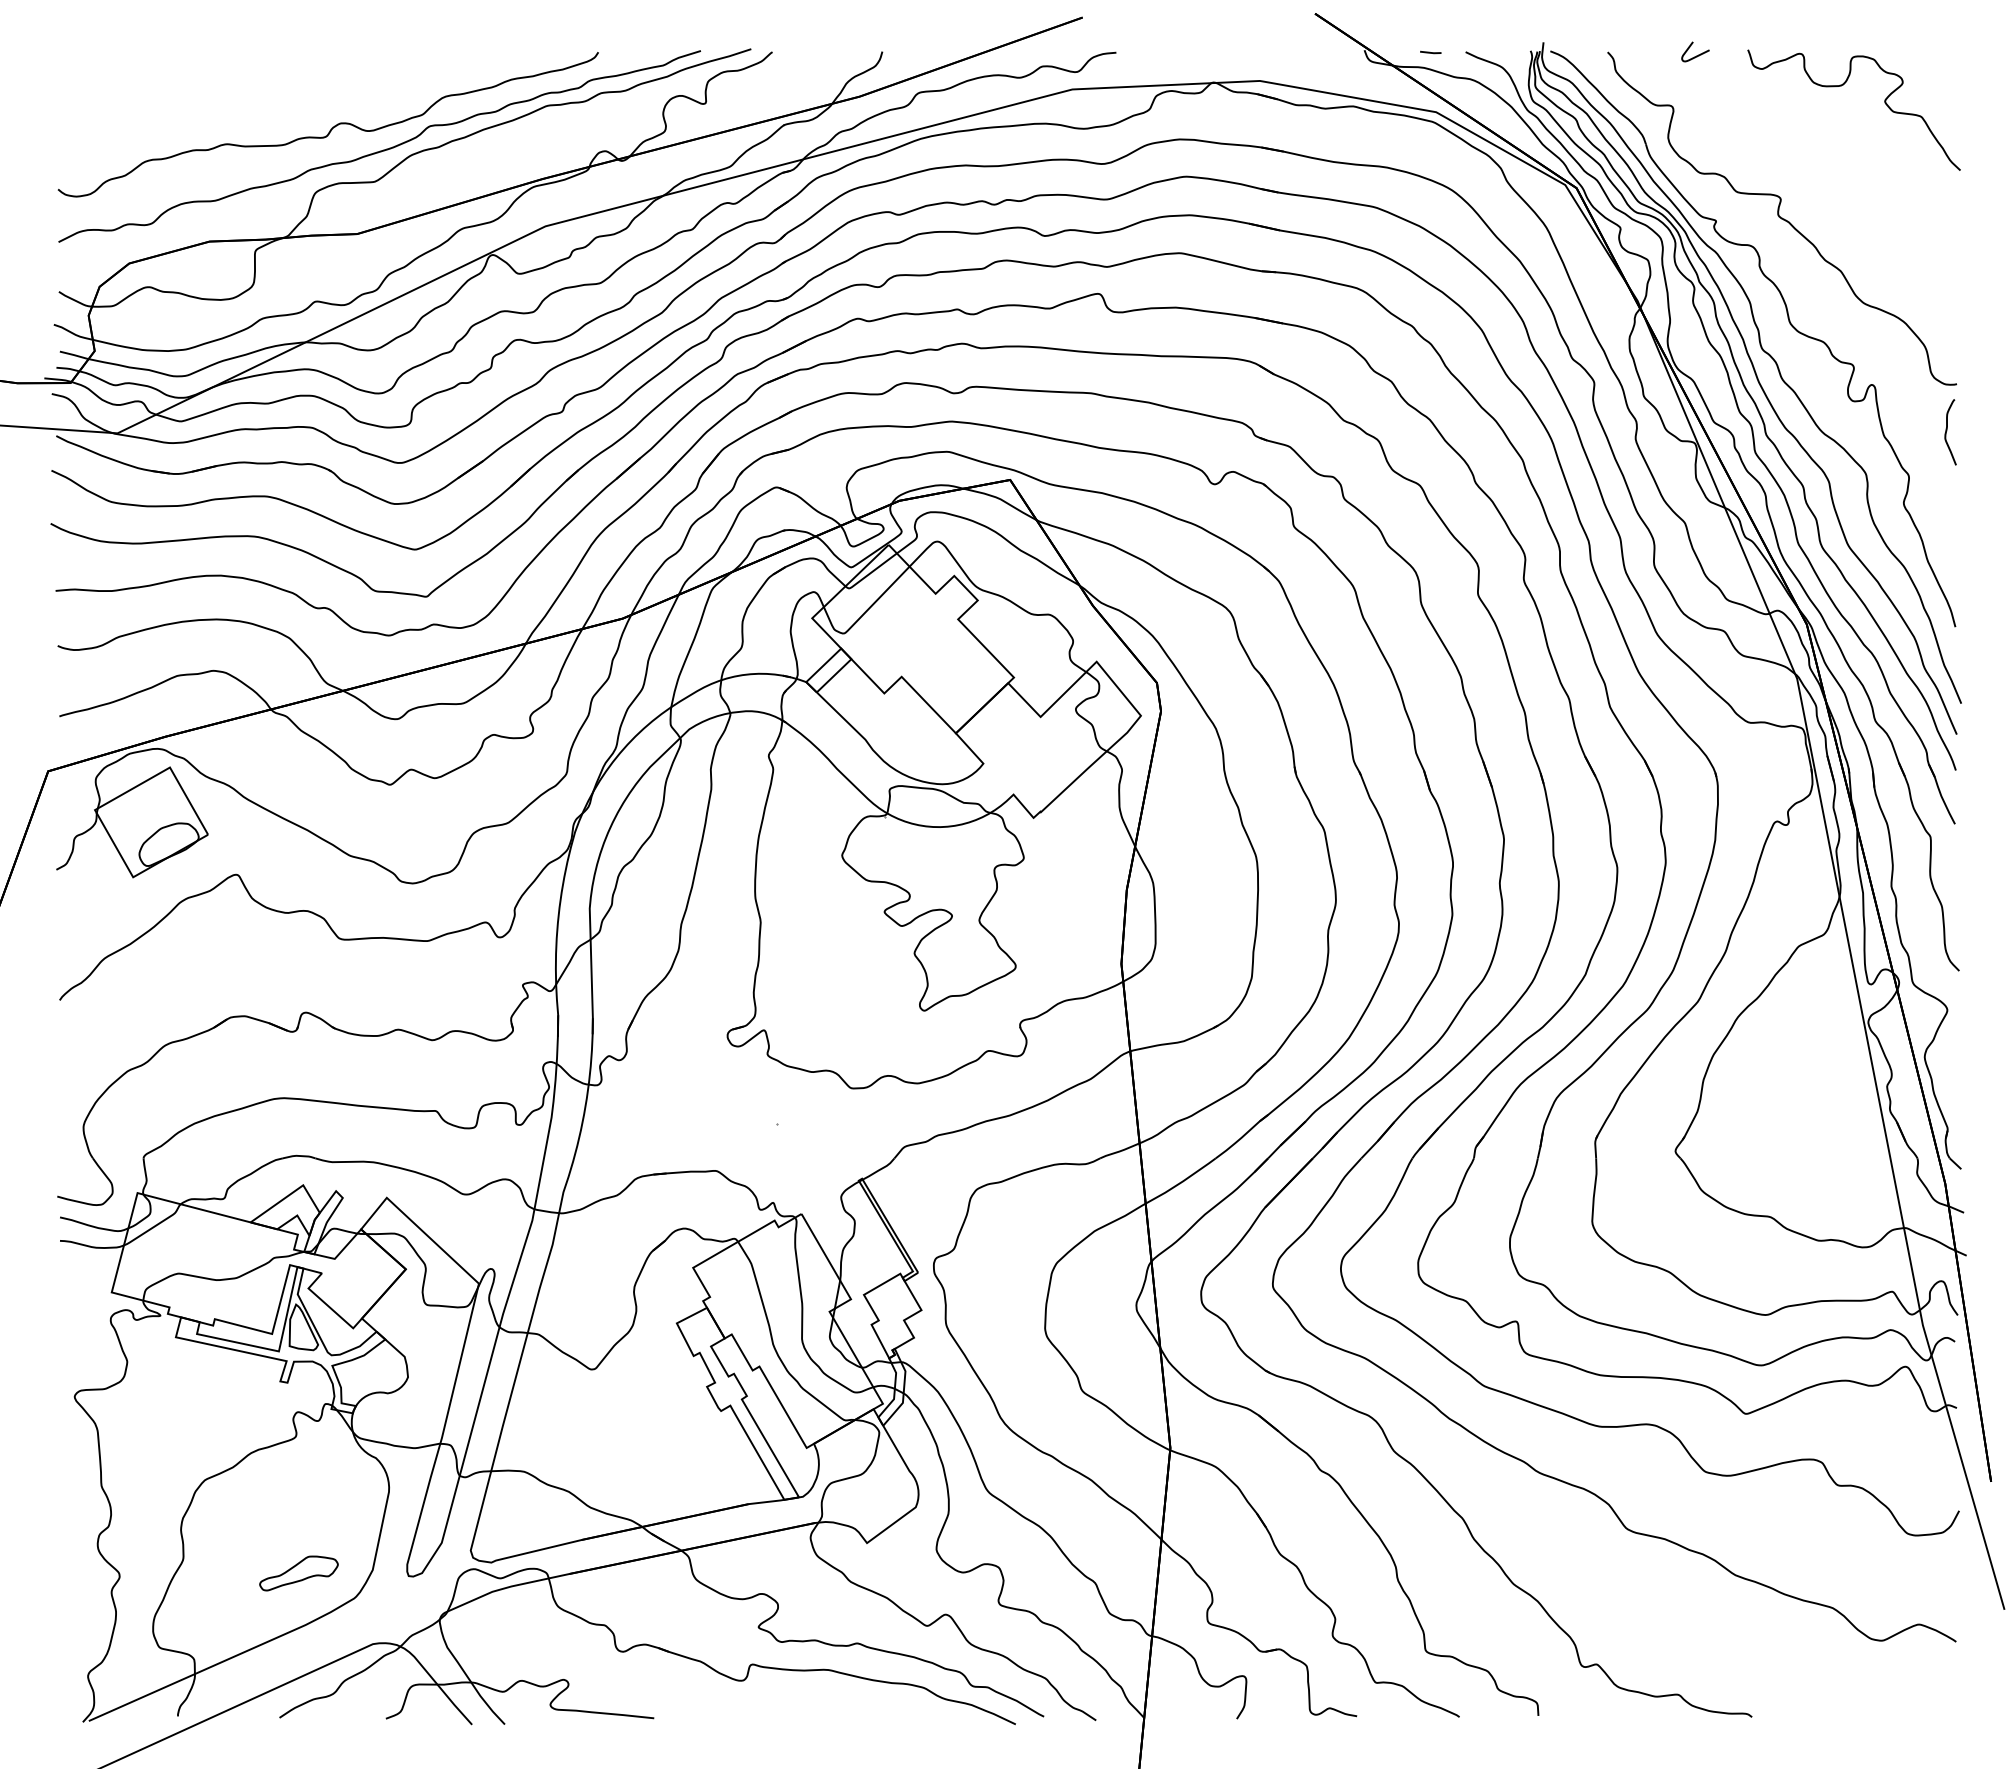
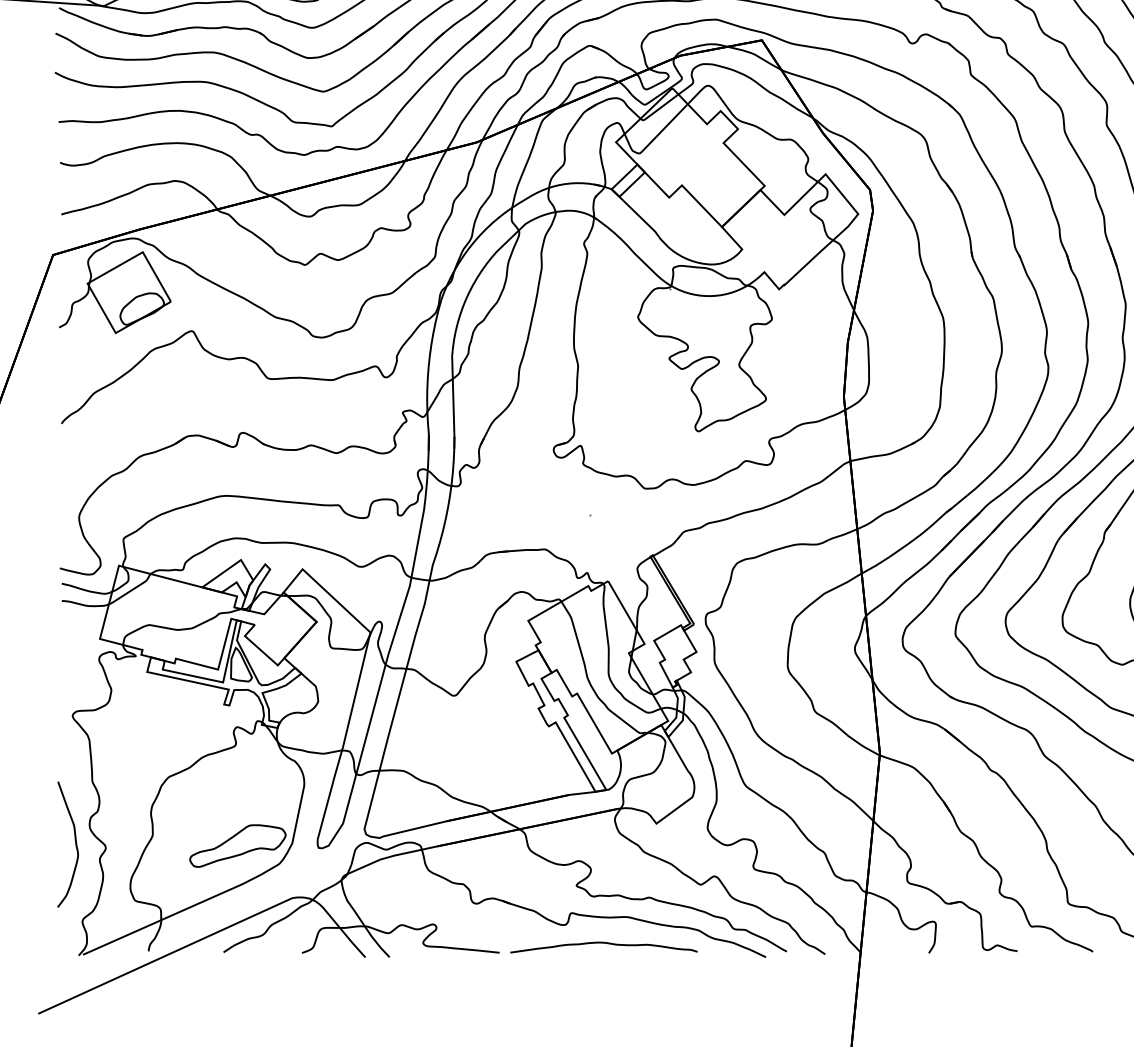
curve: (78, 1571) -> (75, 844), added
part: (298, 1573) -> (237, 846), size x1.67
curve: (795, 1705) -> (603, 943), added

